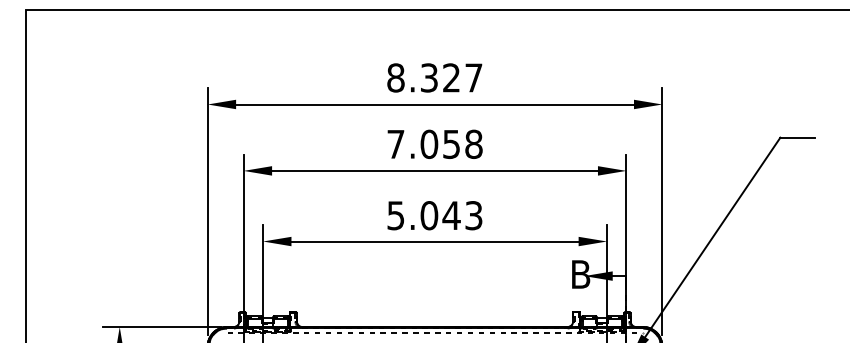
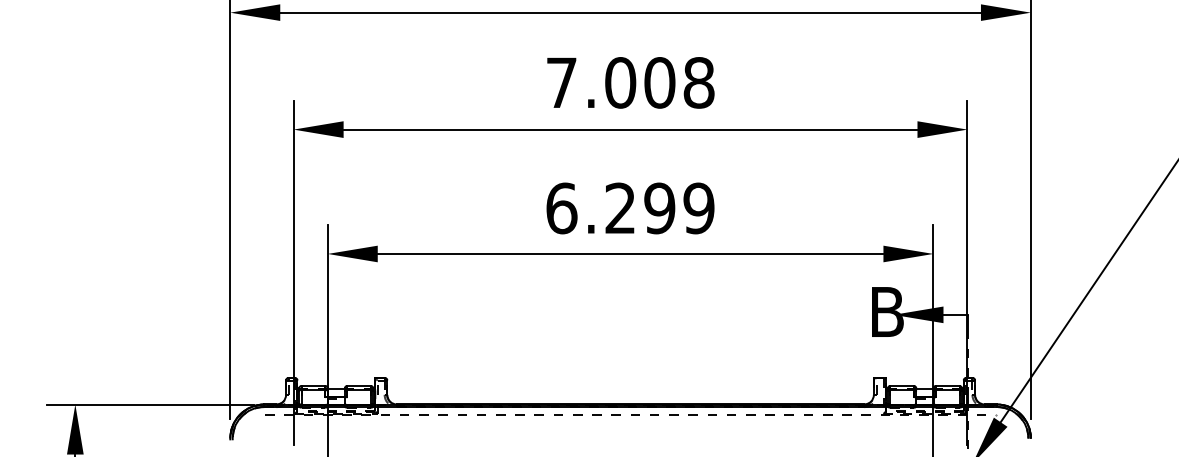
text: (451, 143) -> (659, 81), 7.058 -> 7.008
text: (434, 215) -> (629, 208), 5.043 -> 6.299

